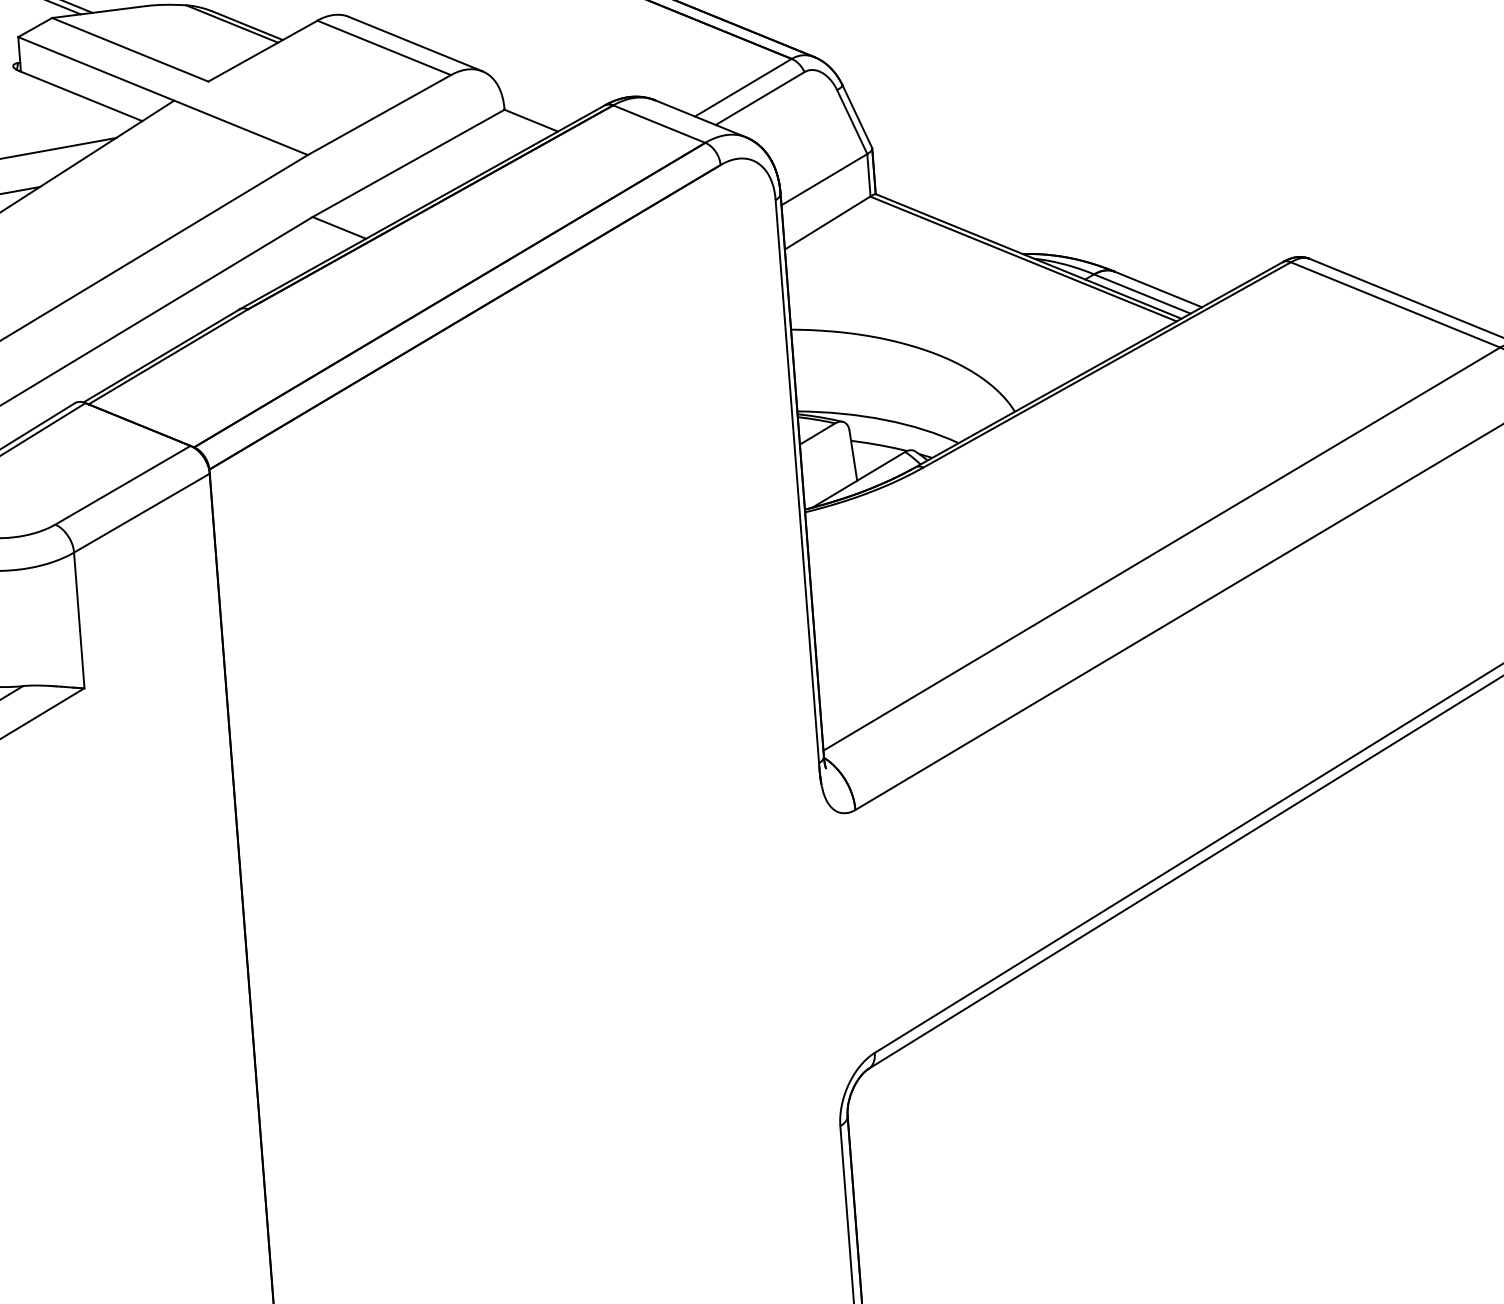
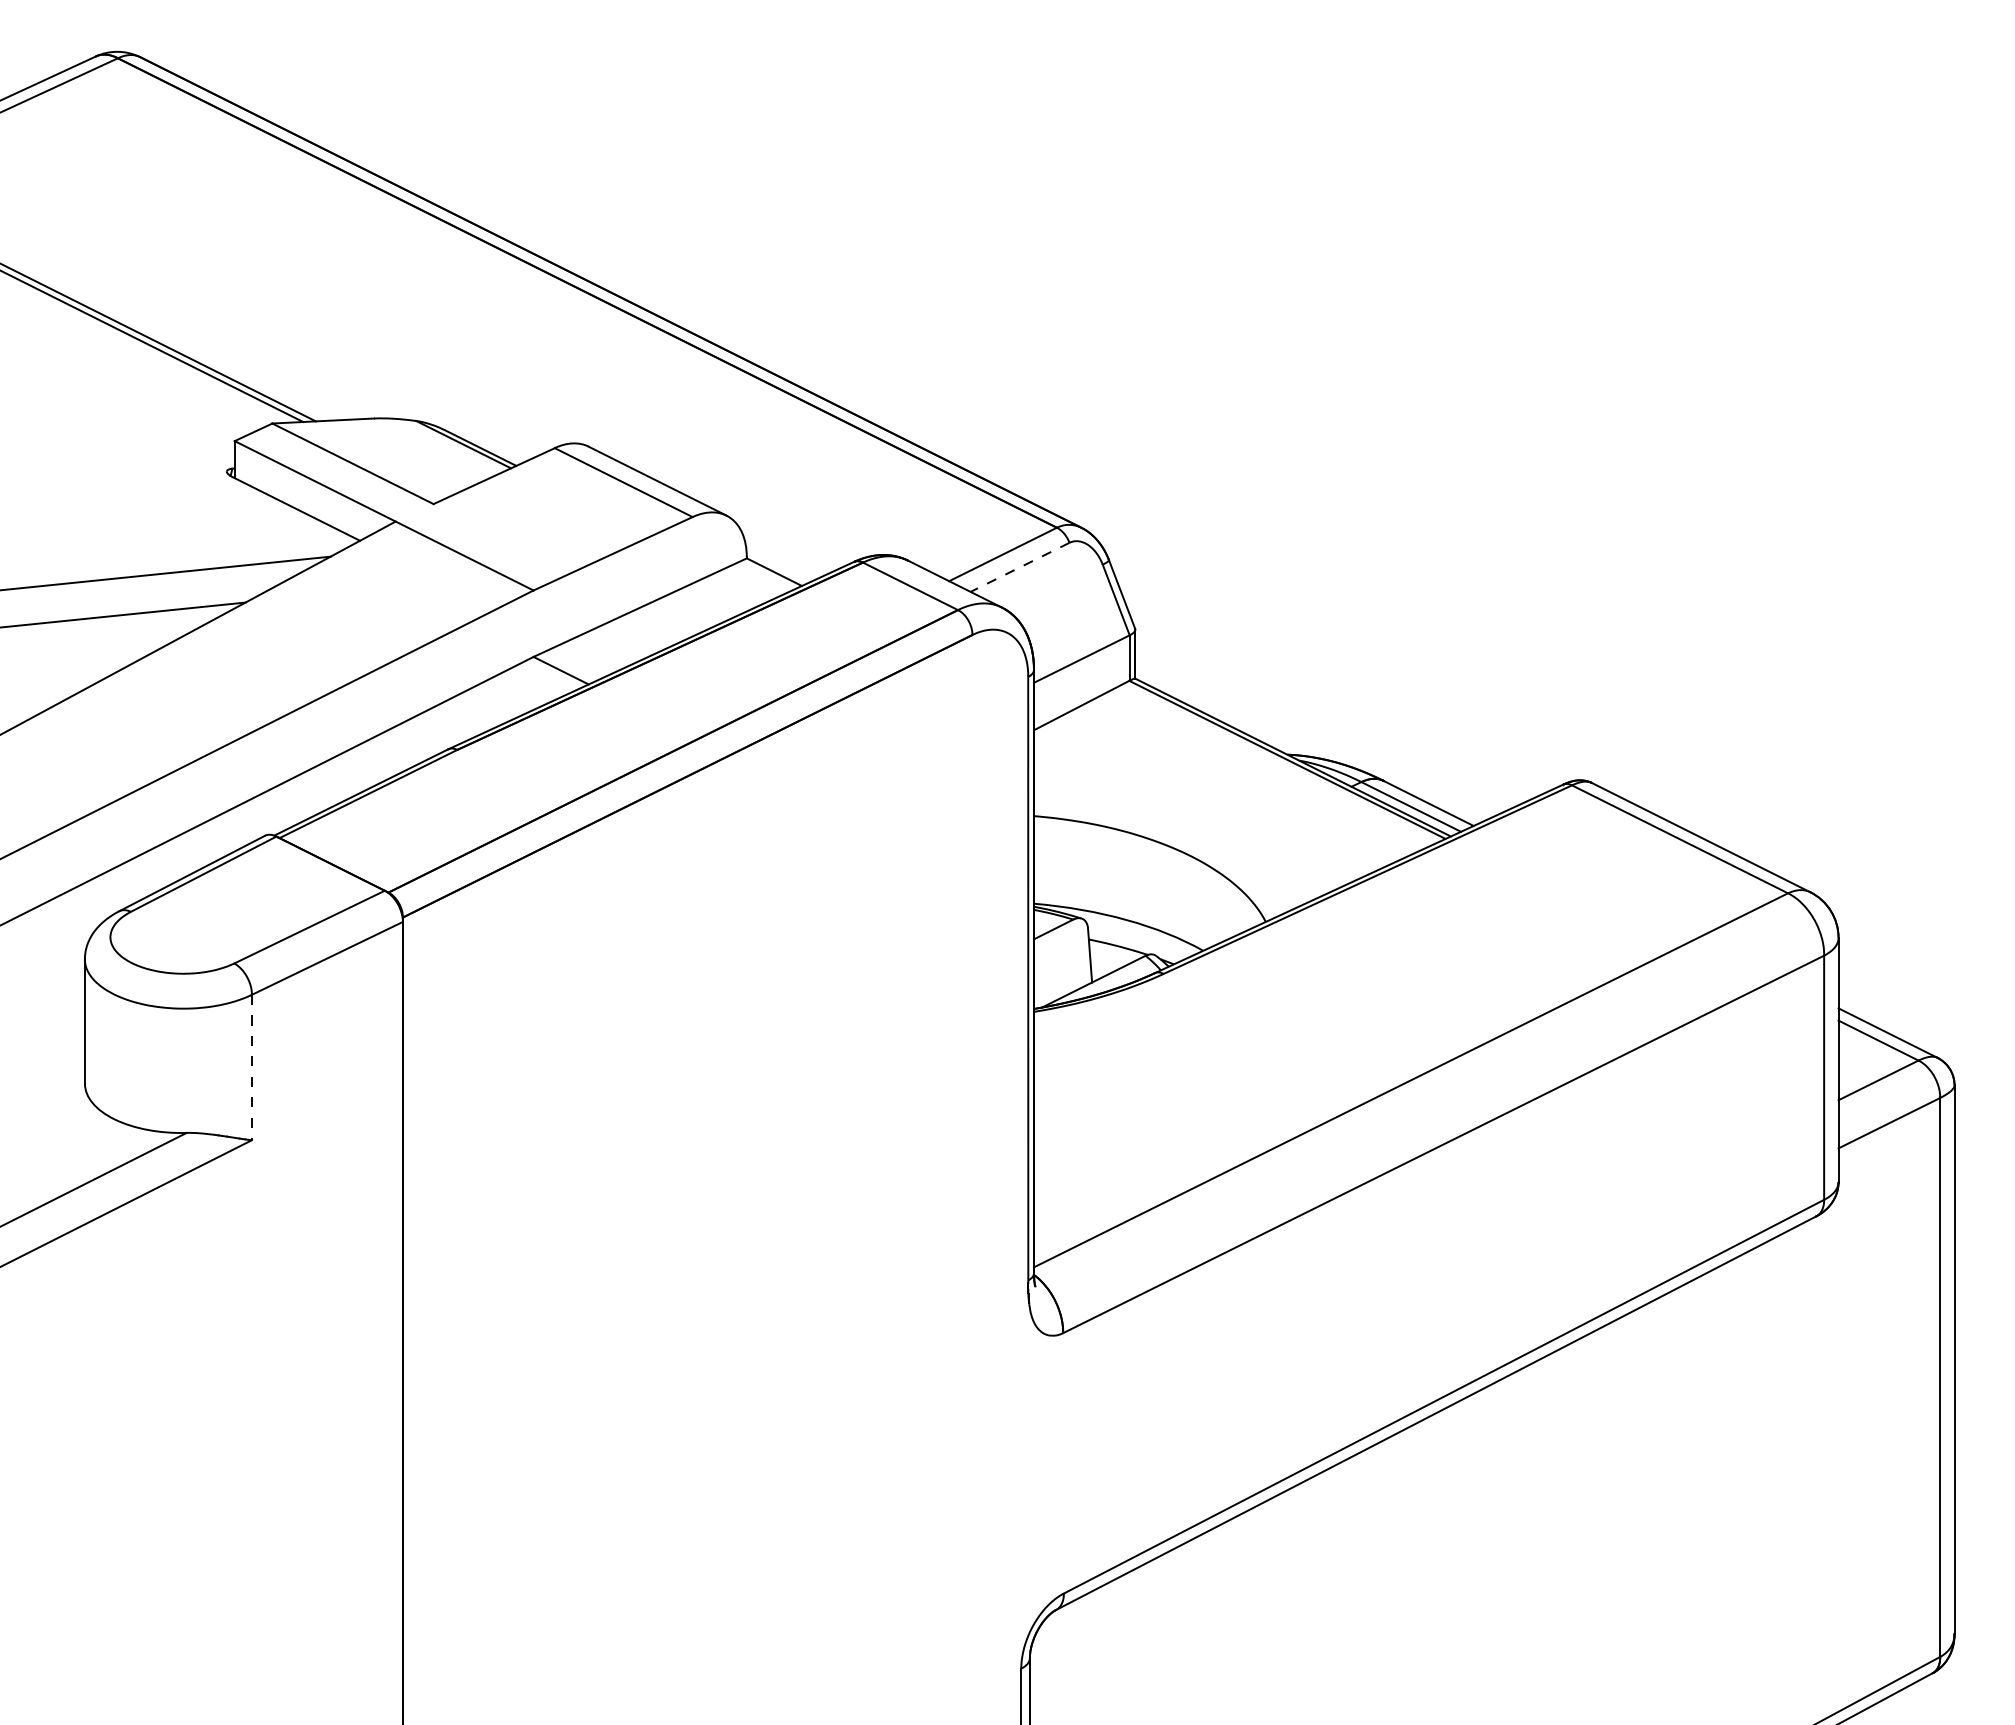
line: (759, 98) -> (1019, 567), solid -> dashed
line: (78, 620) -> (251, 1067), solid -> dashed

